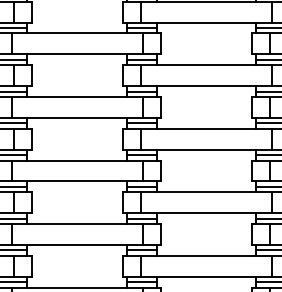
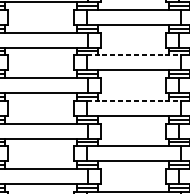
line: (207, 65) -> (134, 55), solid -> dashed
line: (207, 128) -> (134, 100), solid -> dashed

